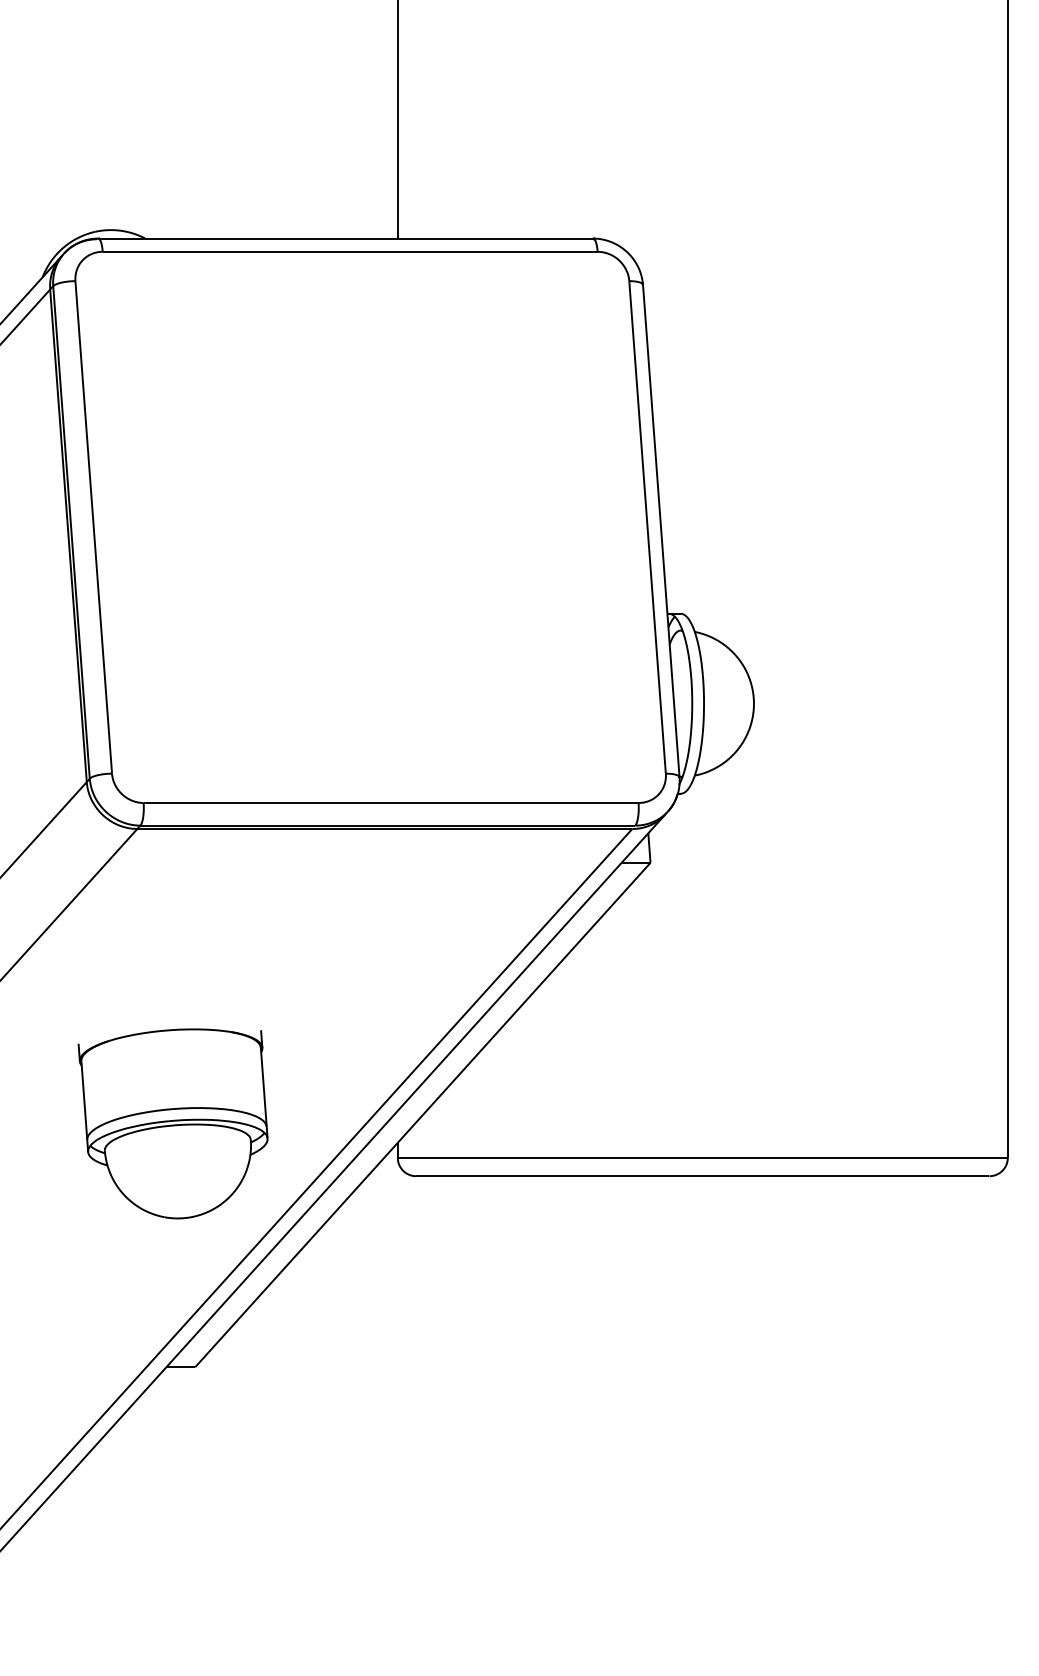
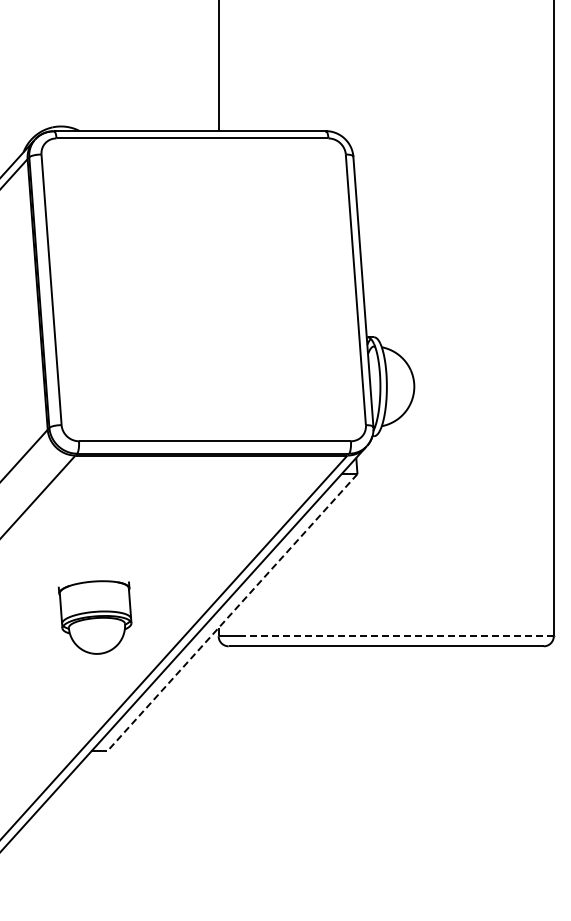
line: (423, 1114) -> (232, 612), solid -> dashed
part: (171, 1123) -> (94, 617), size x0.7
line: (723, 1158) -> (397, 636), solid -> dashed

